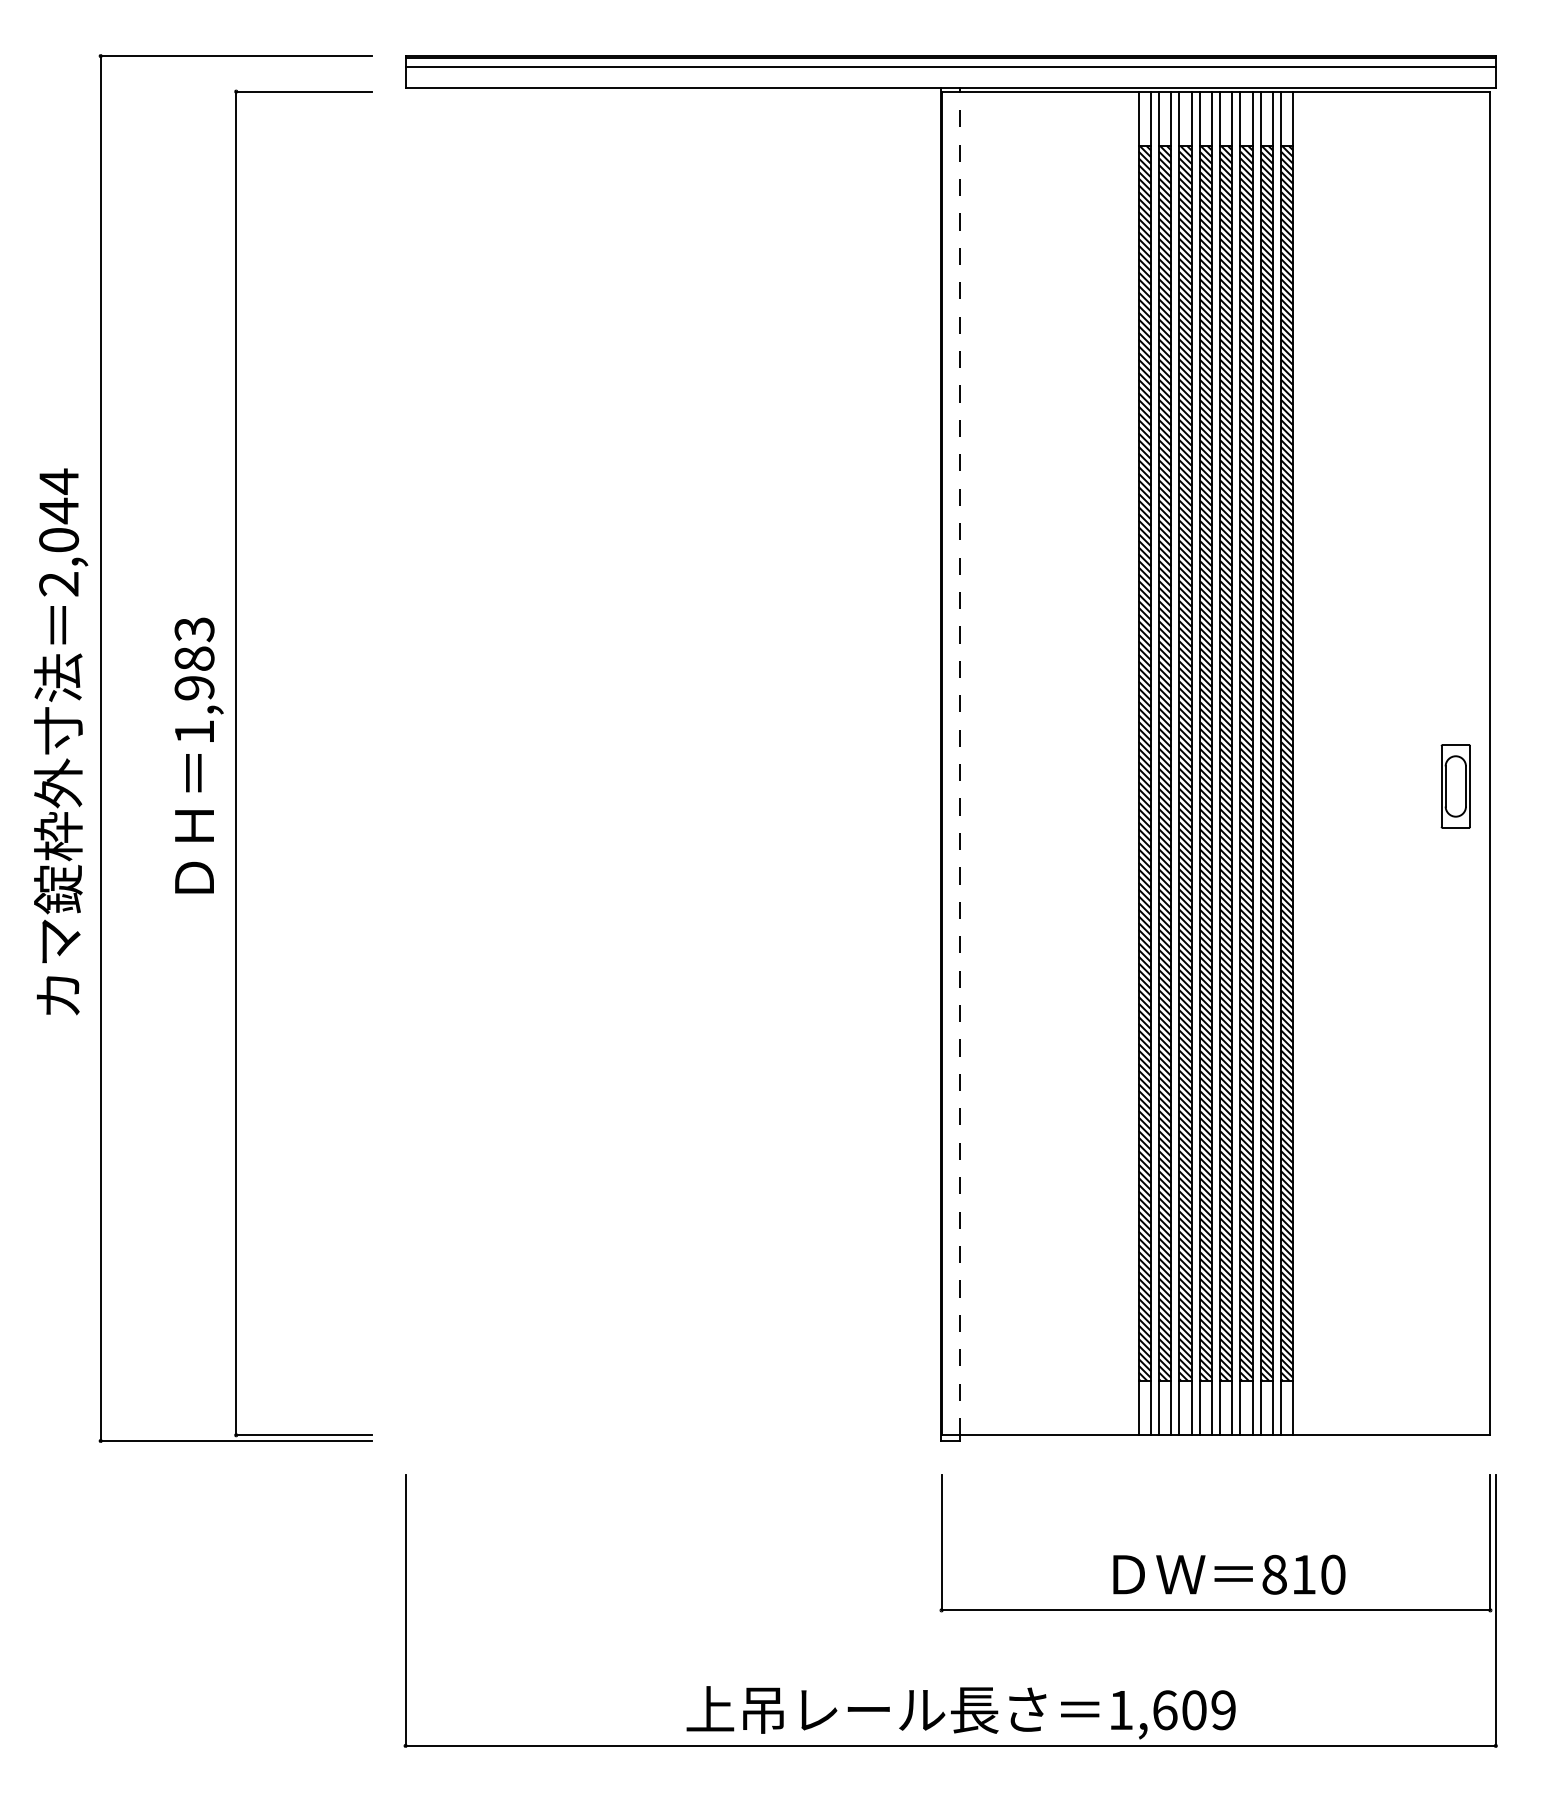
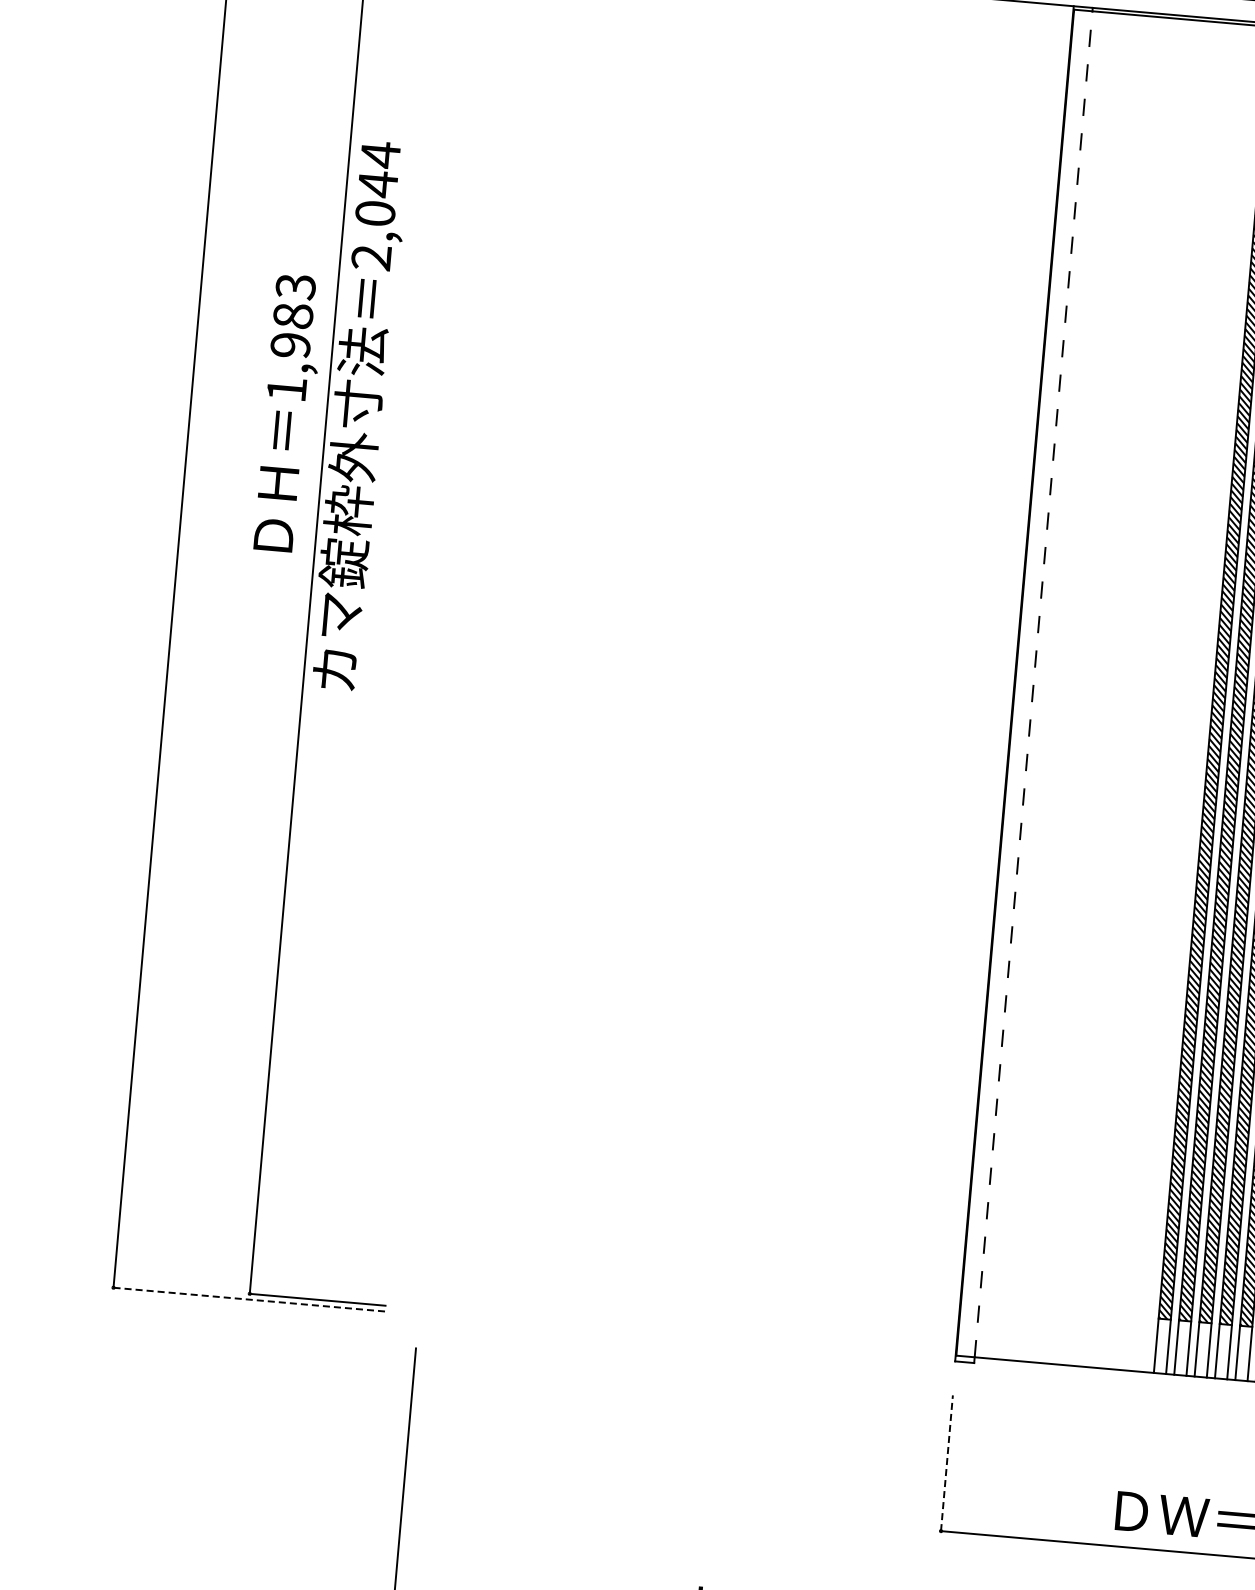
text: (61, 741) -> (360, 415), moved
text: (198, 755) -> (288, 413), moved
line: (236, 1441) -> (249, 1300), solid -> dashed
line: (941, 1542) -> (946, 1463), solid -> dashed

